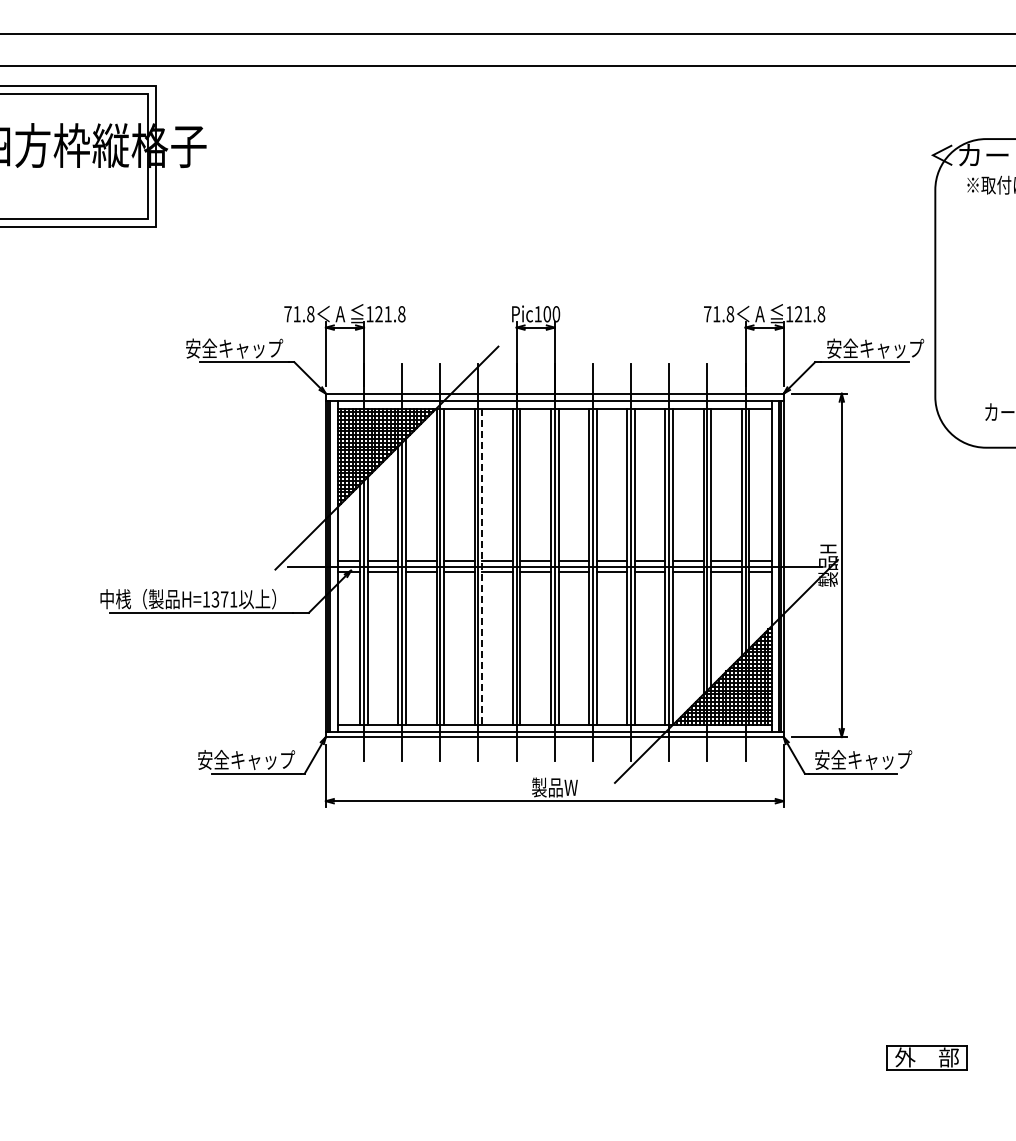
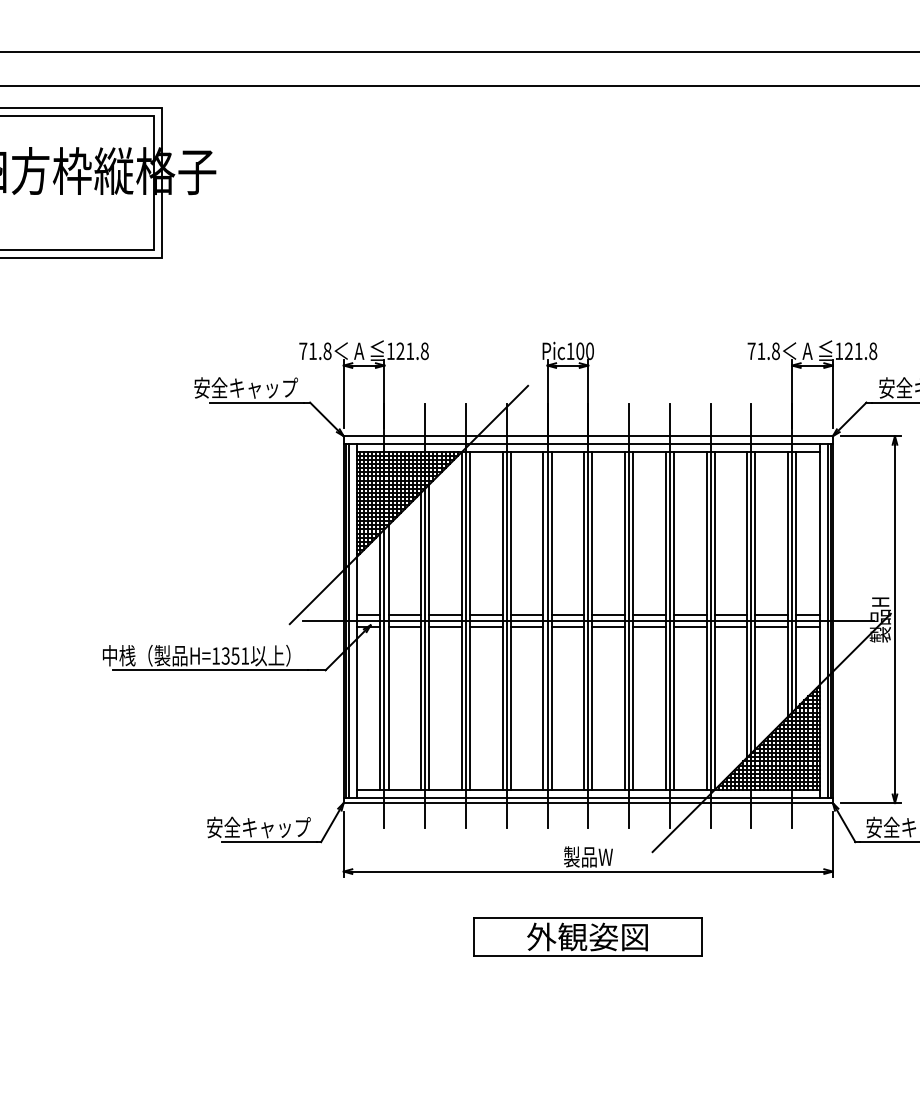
line: (482, 567) -> (511, 621), dashed -> solid
text: (224, 599) -> (235, 656), H=1371 -> H=1351
part: (554, 862) -> (587, 937), added

